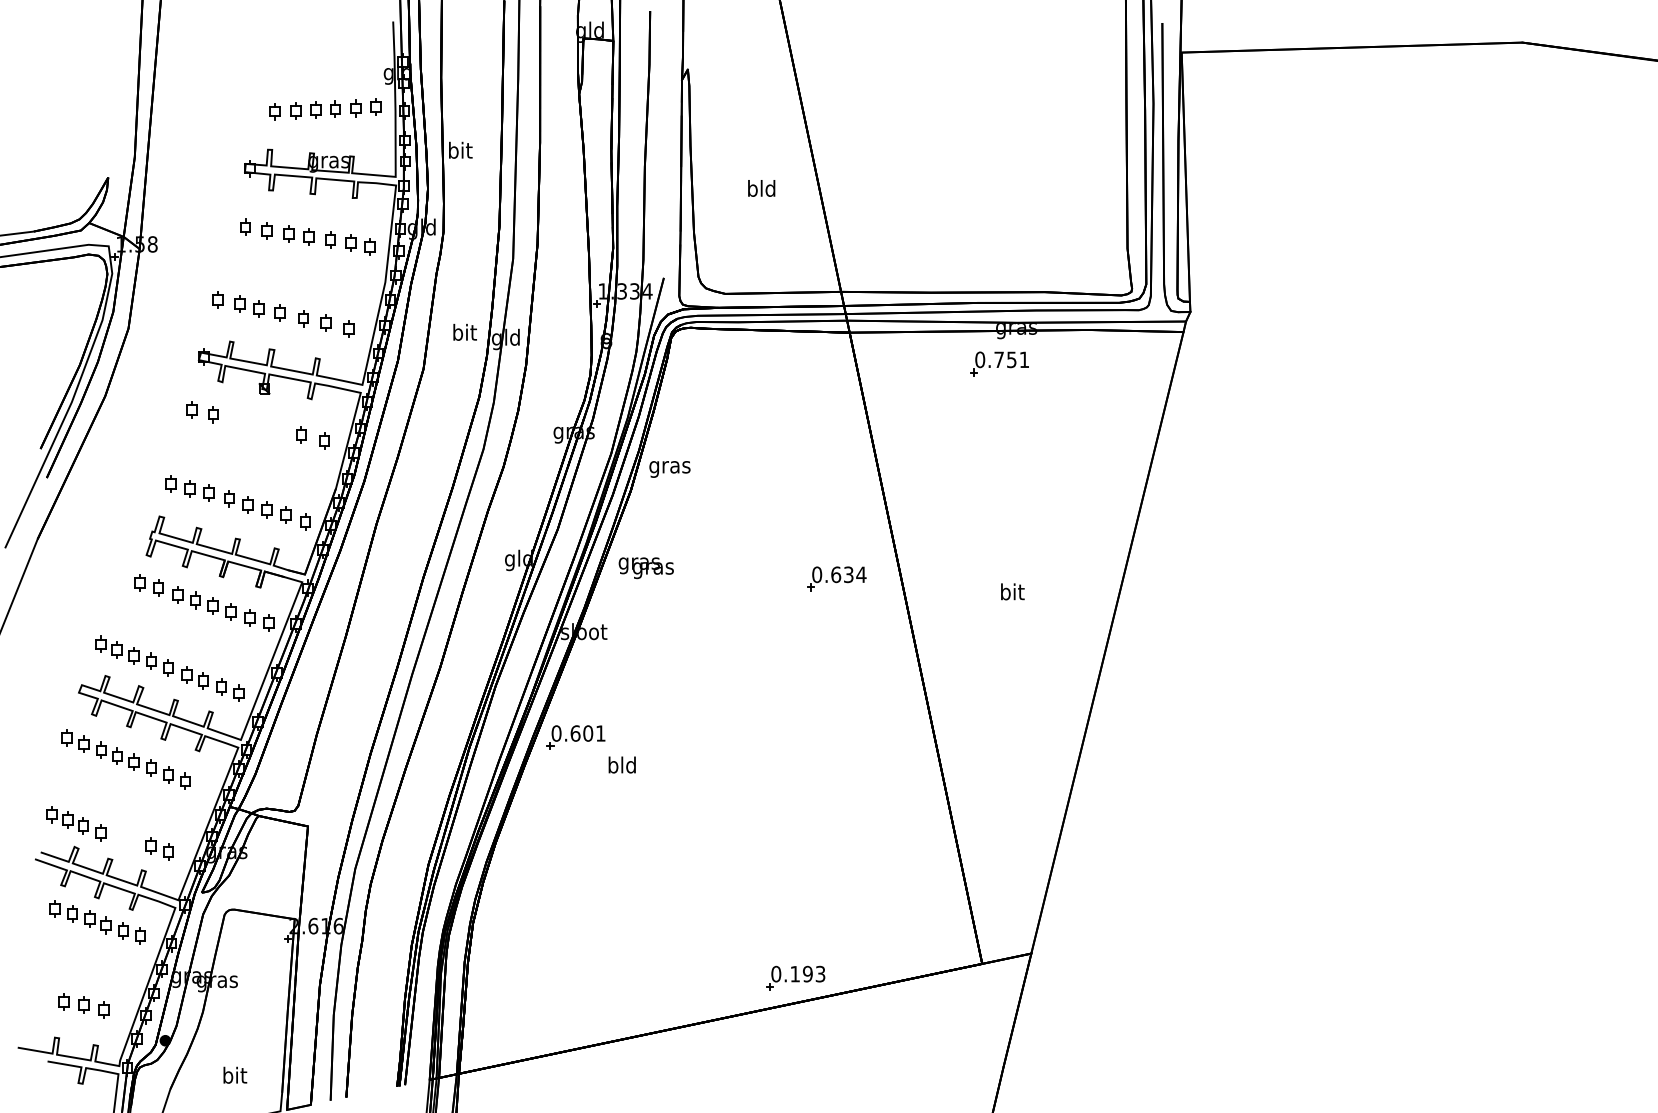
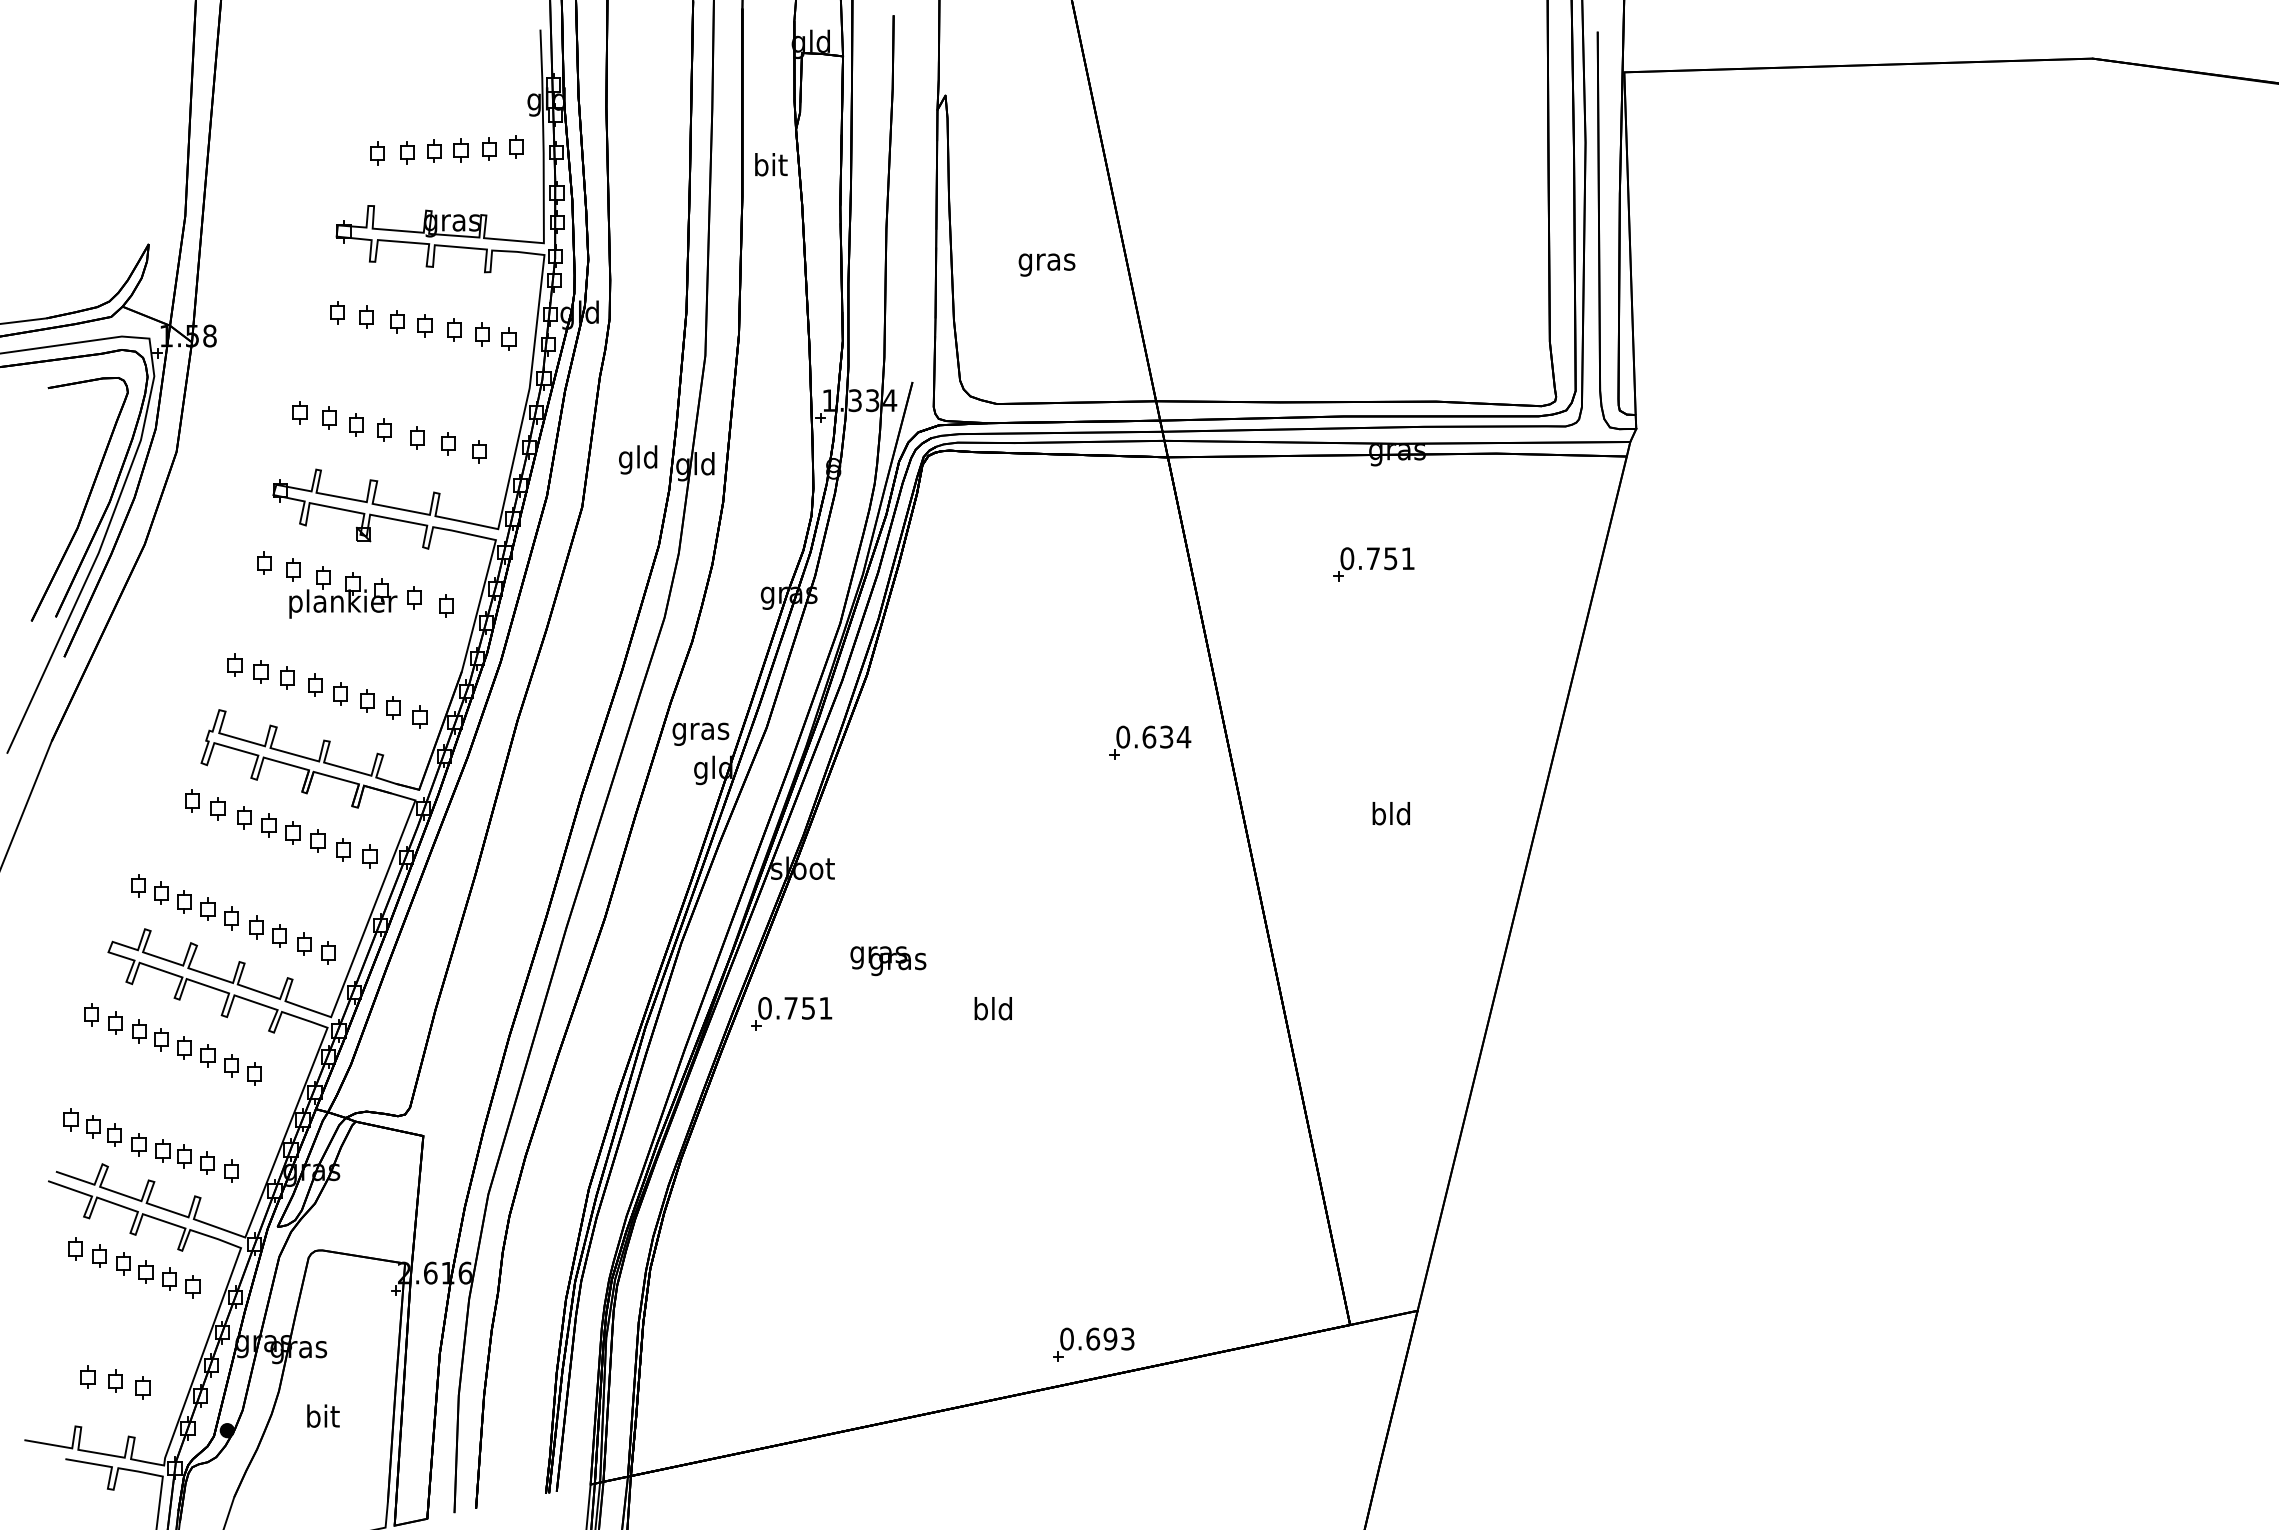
text: (460, 150) -> (771, 164), moved
text: (761, 190) -> (1046, 261), bld -> gras
text: (464, 334) -> (638, 459), bit -> gld
part: (999, 364) -> (1373, 564), moved
part: (62, 365) -> (85, 502), added
part: (249, 431) -> (343, 592), added
text: (669, 468) -> (700, 733), moved
text: (646, 568) -> (888, 961), moved
part: (837, 578) -> (1150, 742), moved
text: (1011, 591) -> (1390, 813), bit -> bld
text: (581, 733) -> (799, 1008), 0.601 -> 0.751
text: (621, 764) -> (992, 1008), moved
part: (126, 839) -> (173, 1153), added
text: (795, 973) -> (1093, 1338), 0.193 -> 0.693
text: (235, 1074) -> (323, 1415), moved

